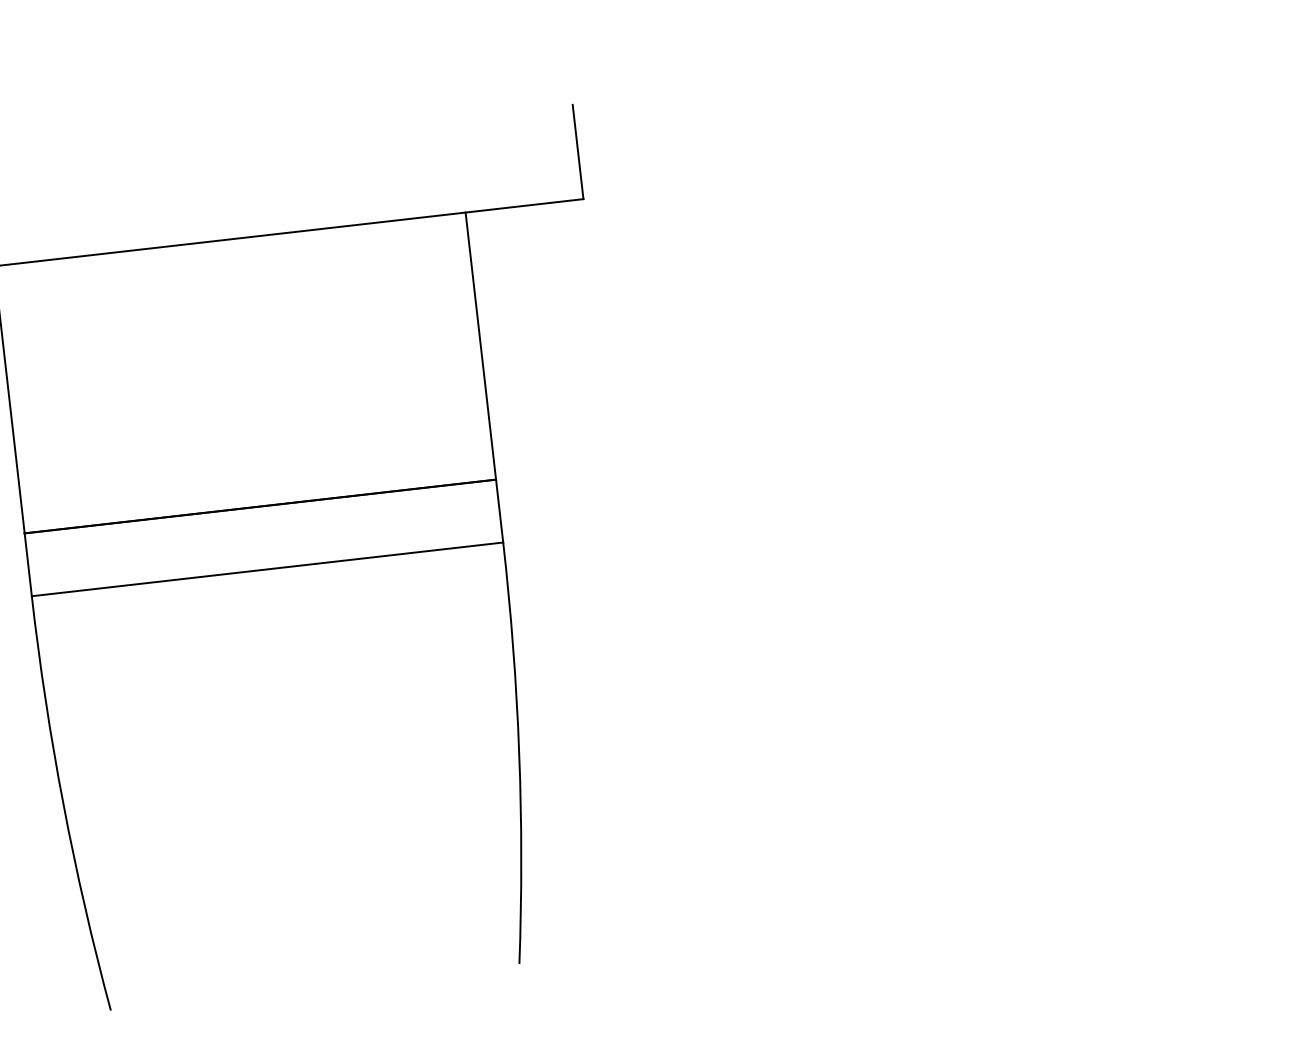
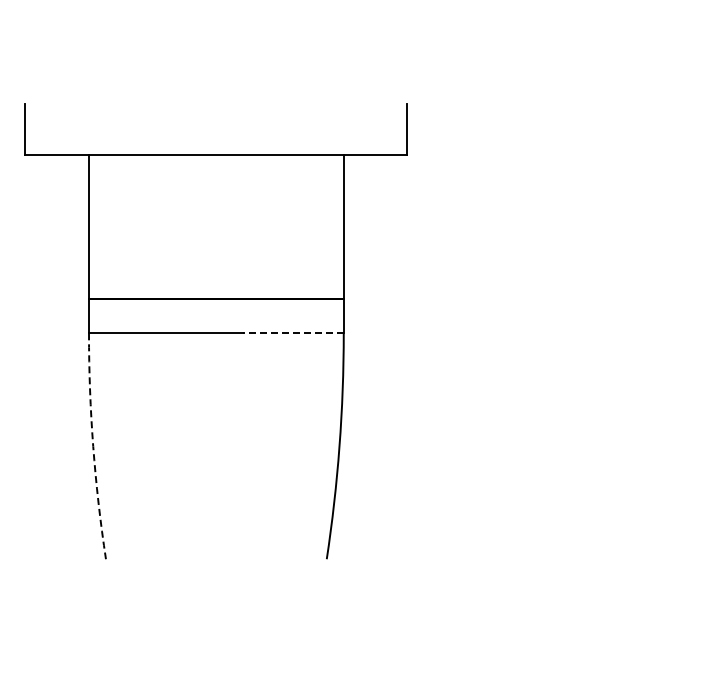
line: (410, 553) -> (293, 333), solid -> dashed
arc: (64, 804) -> (93, 446), solid -> dashed

